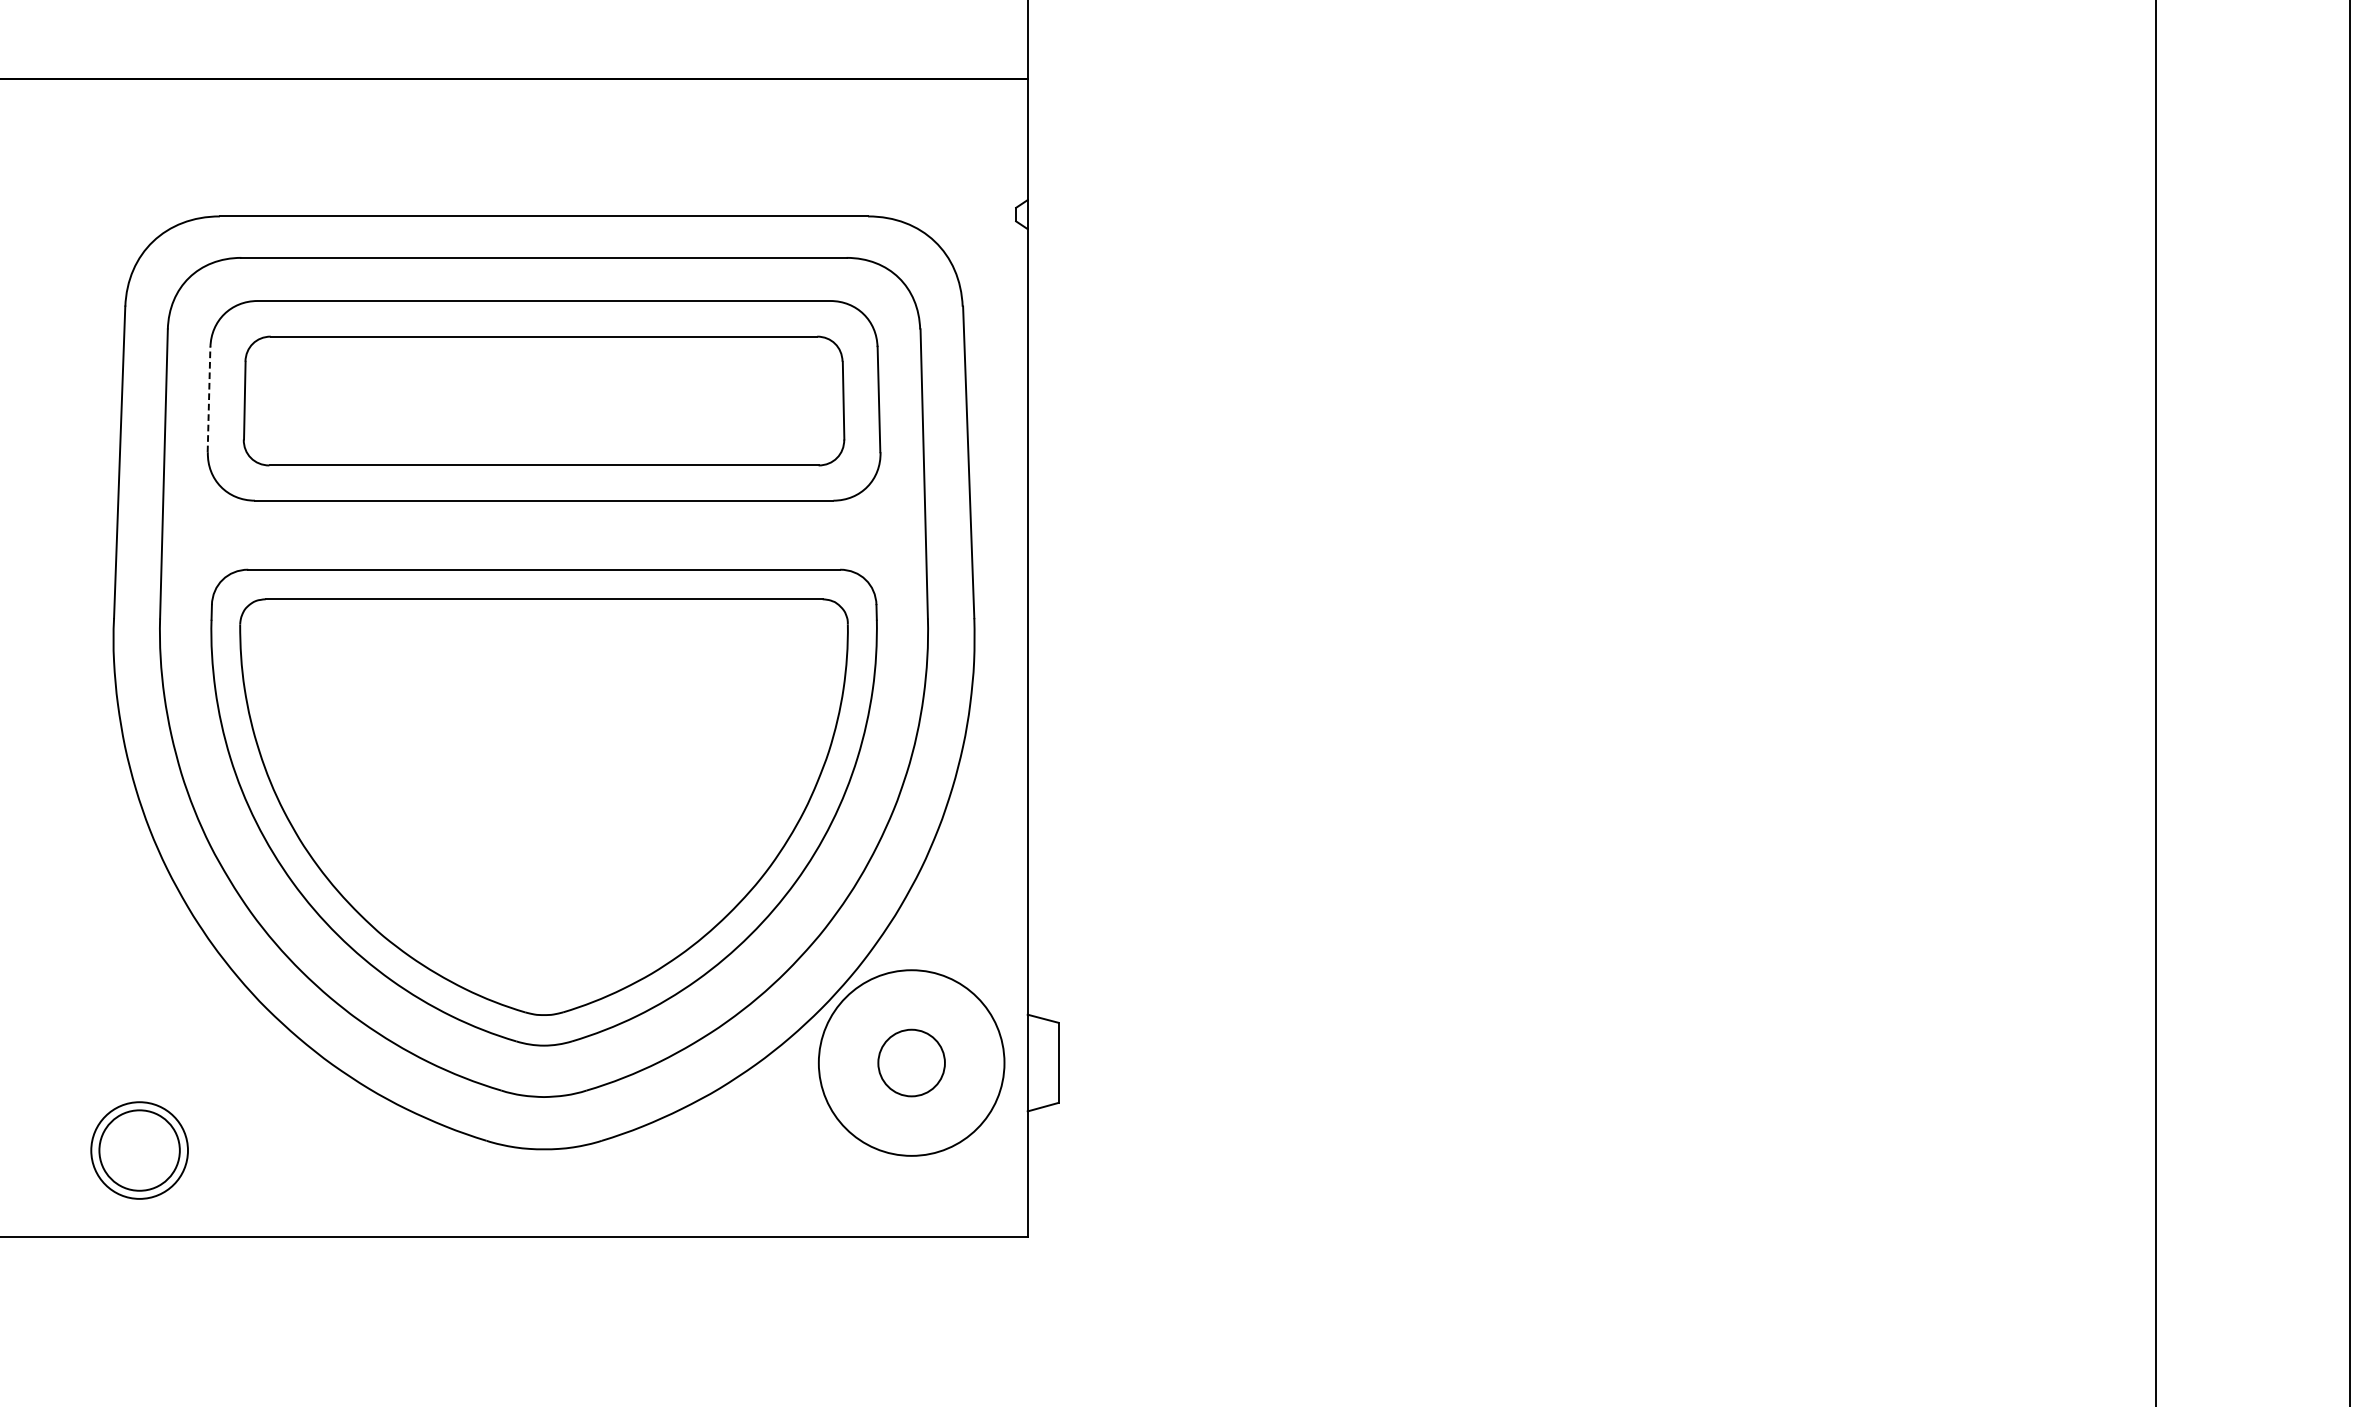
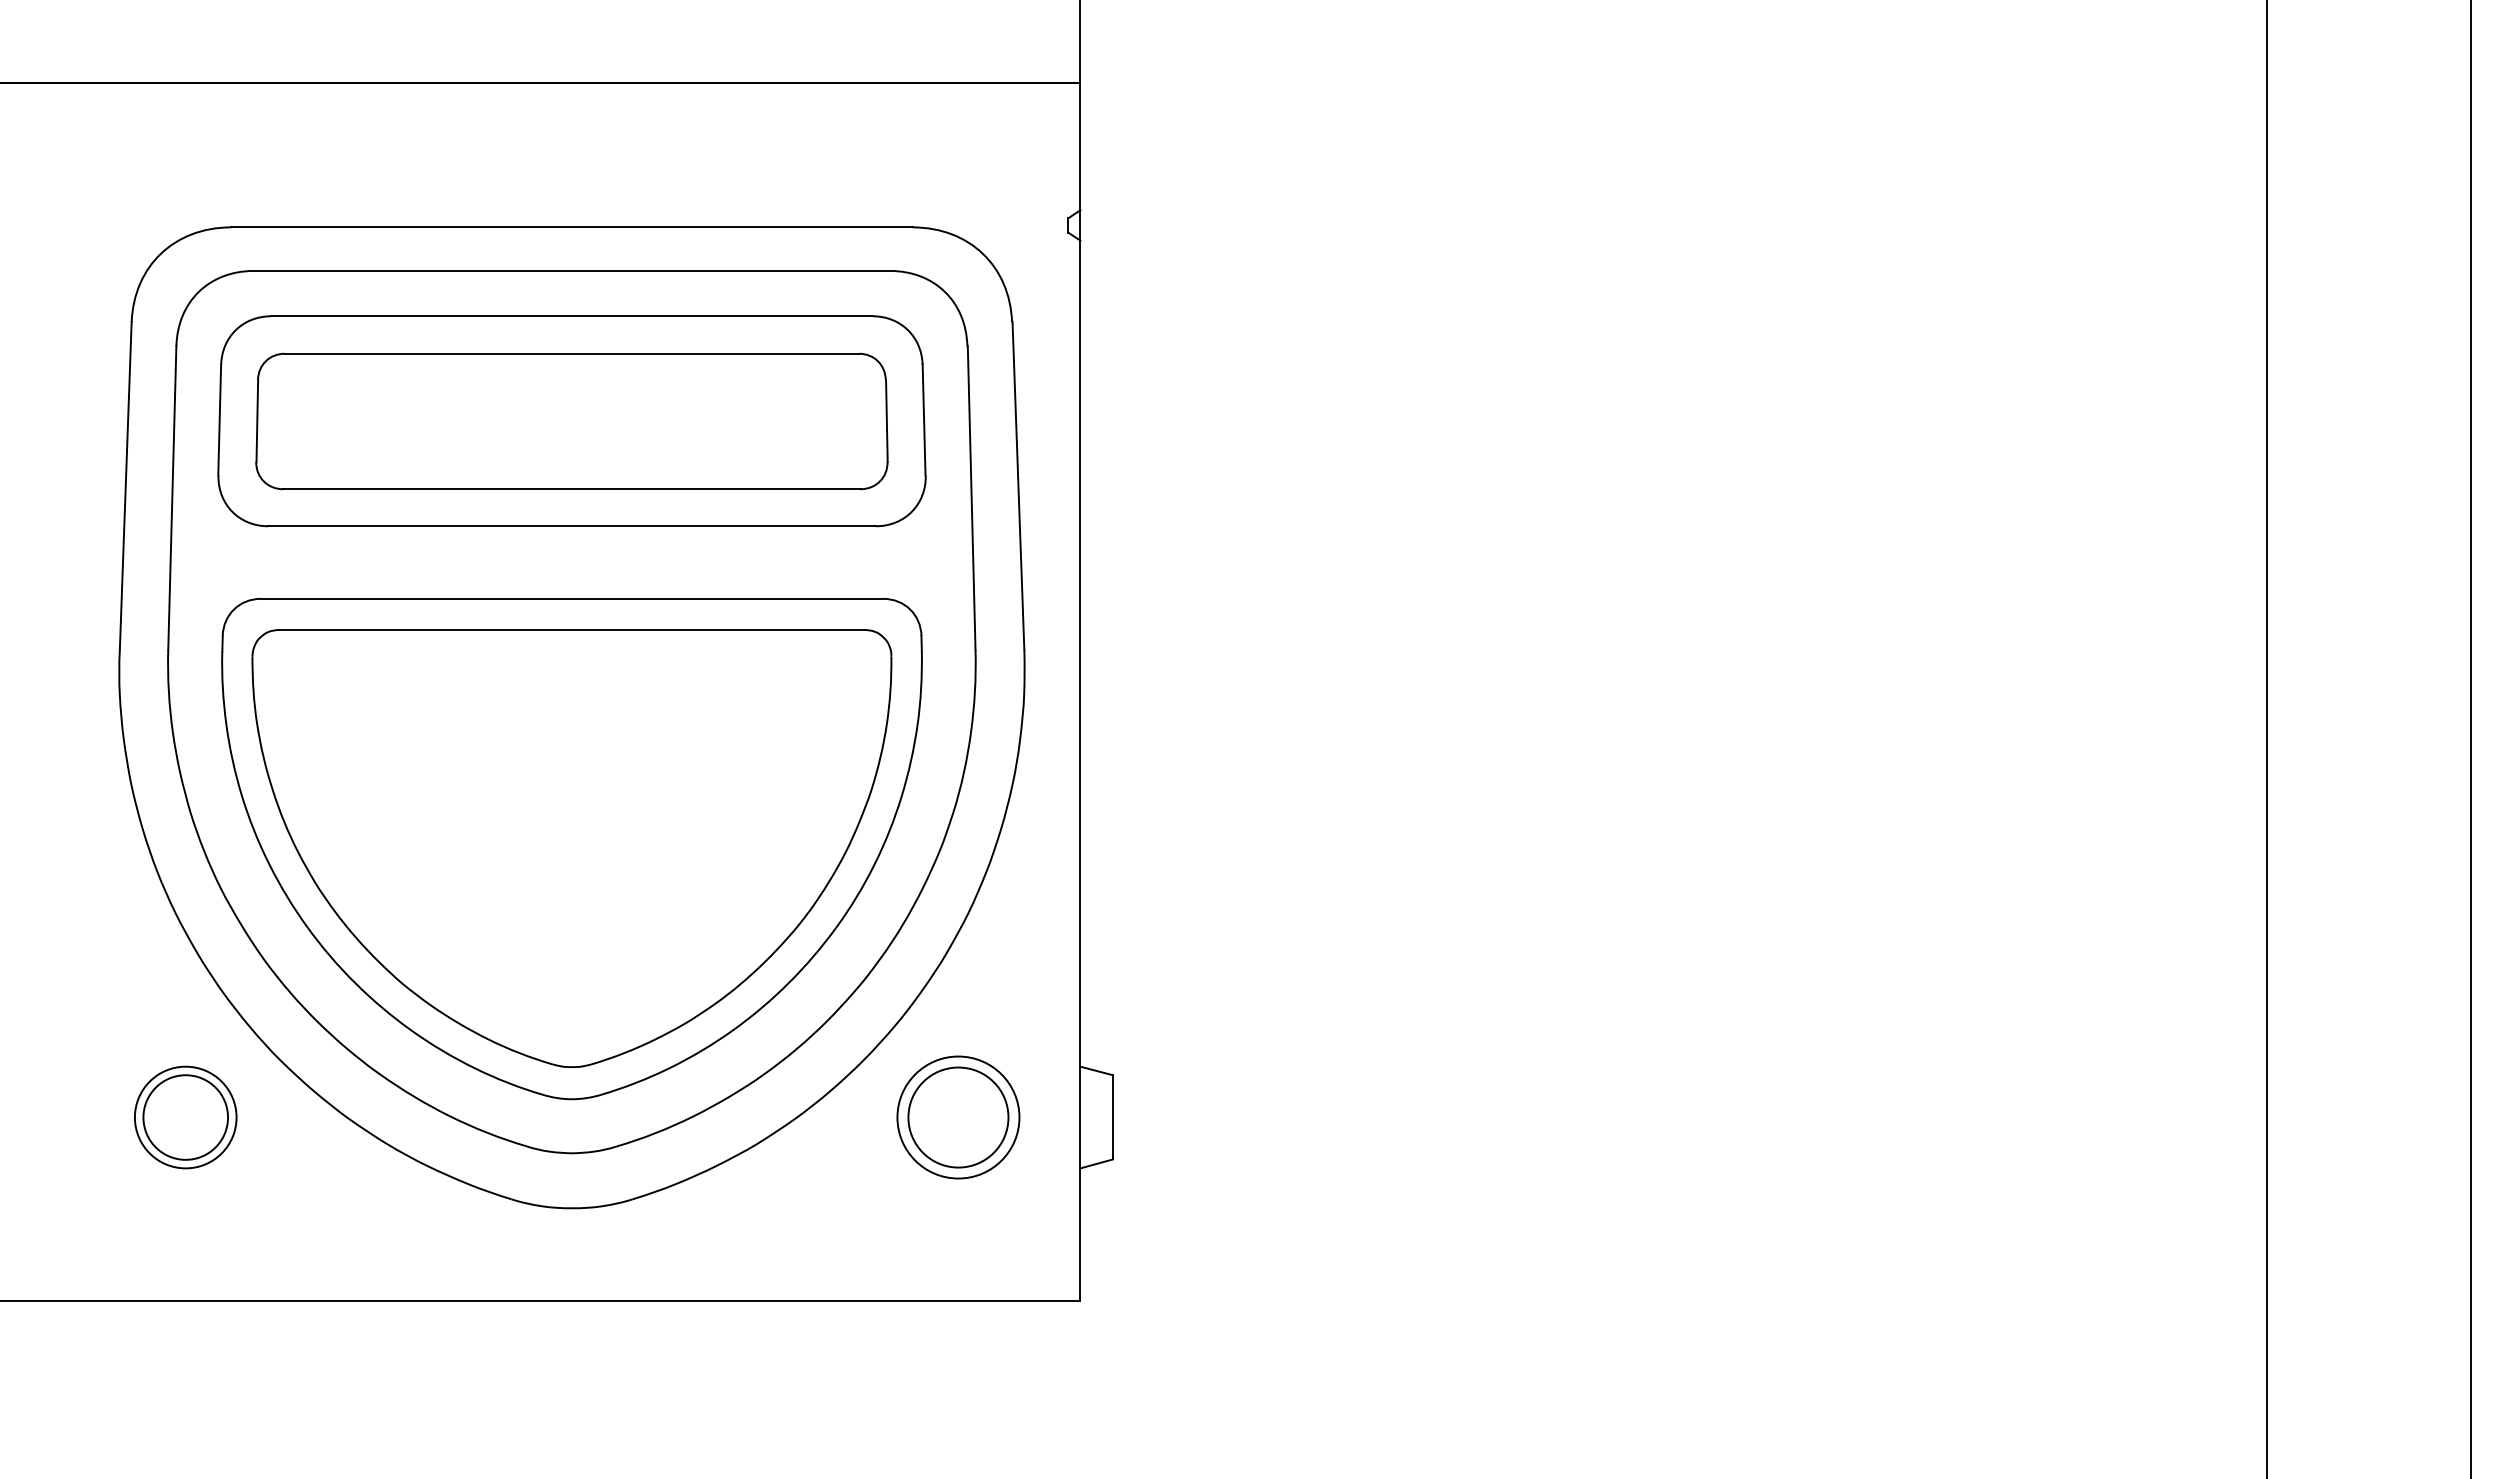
line: (208, 399) -> (219, 419), dashed -> solid
circle: (911, 1063) -> (958, 1117), size x0.62
circle: (911, 1063) -> (958, 1117), size x1.43
part: (139, 1150) -> (185, 1117), moved

